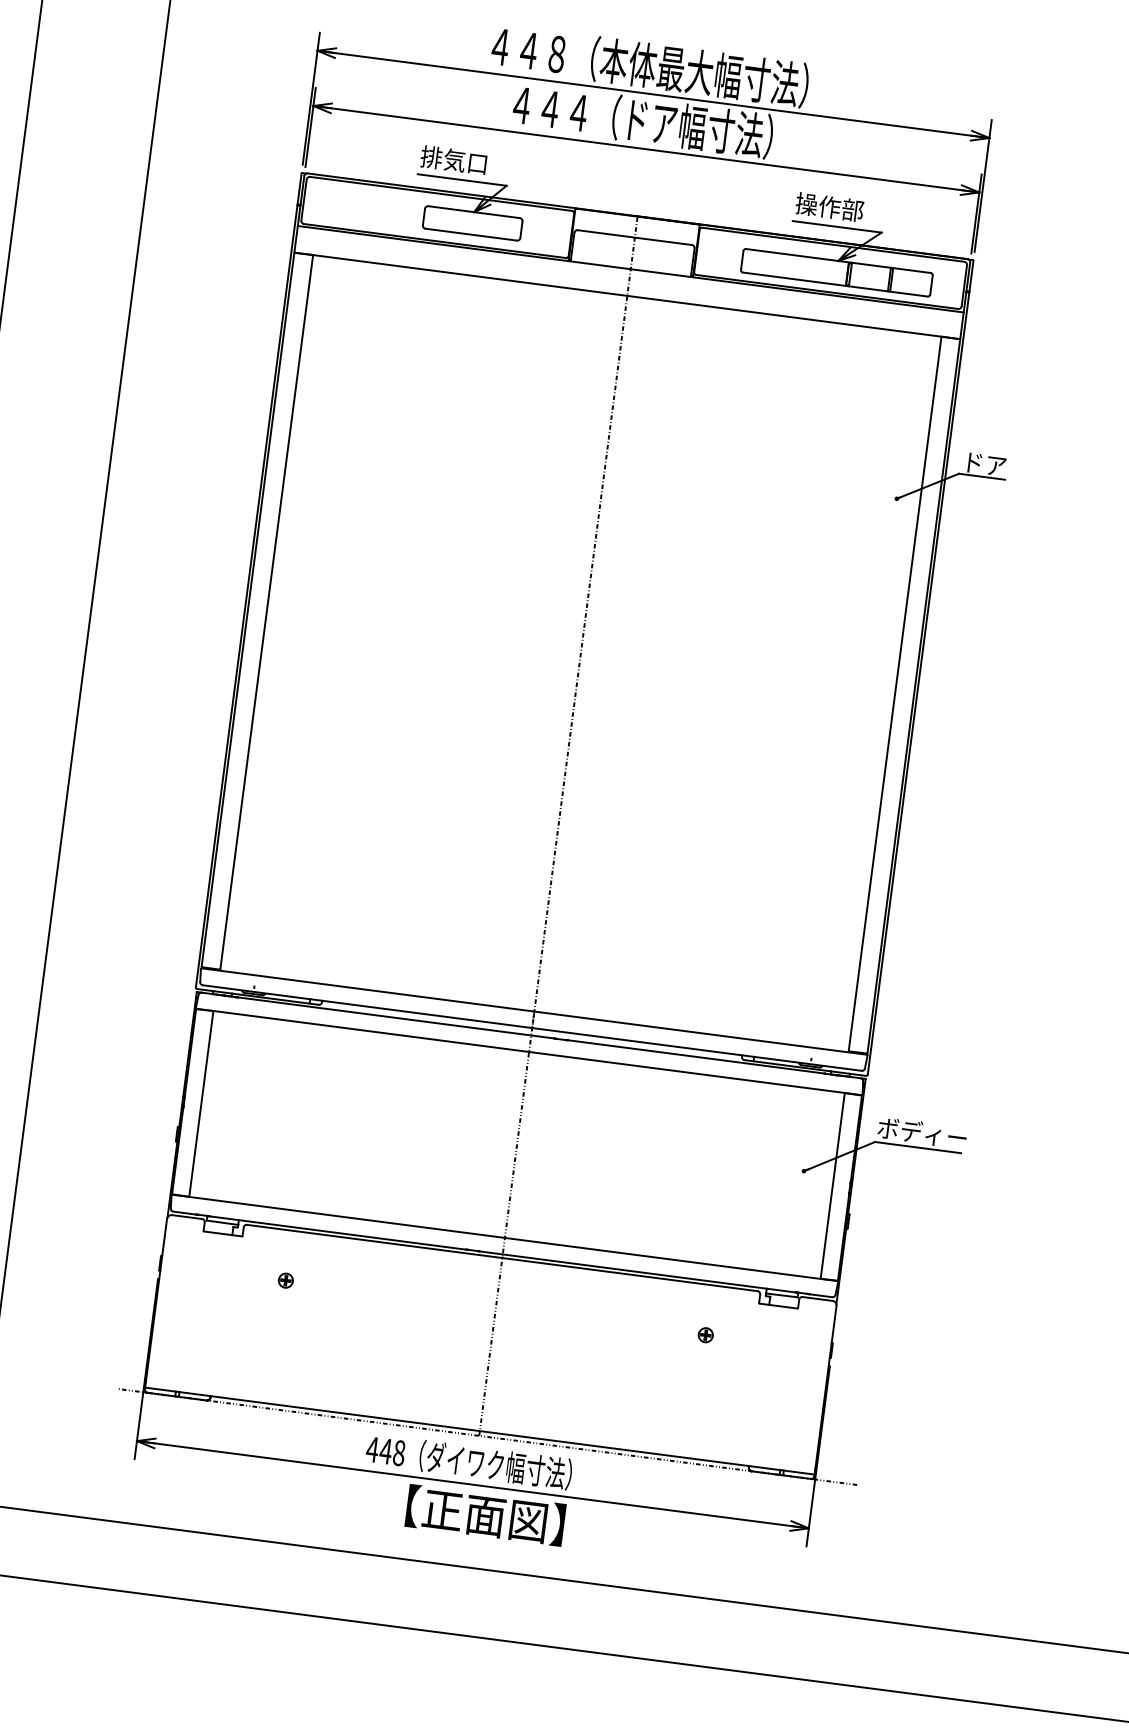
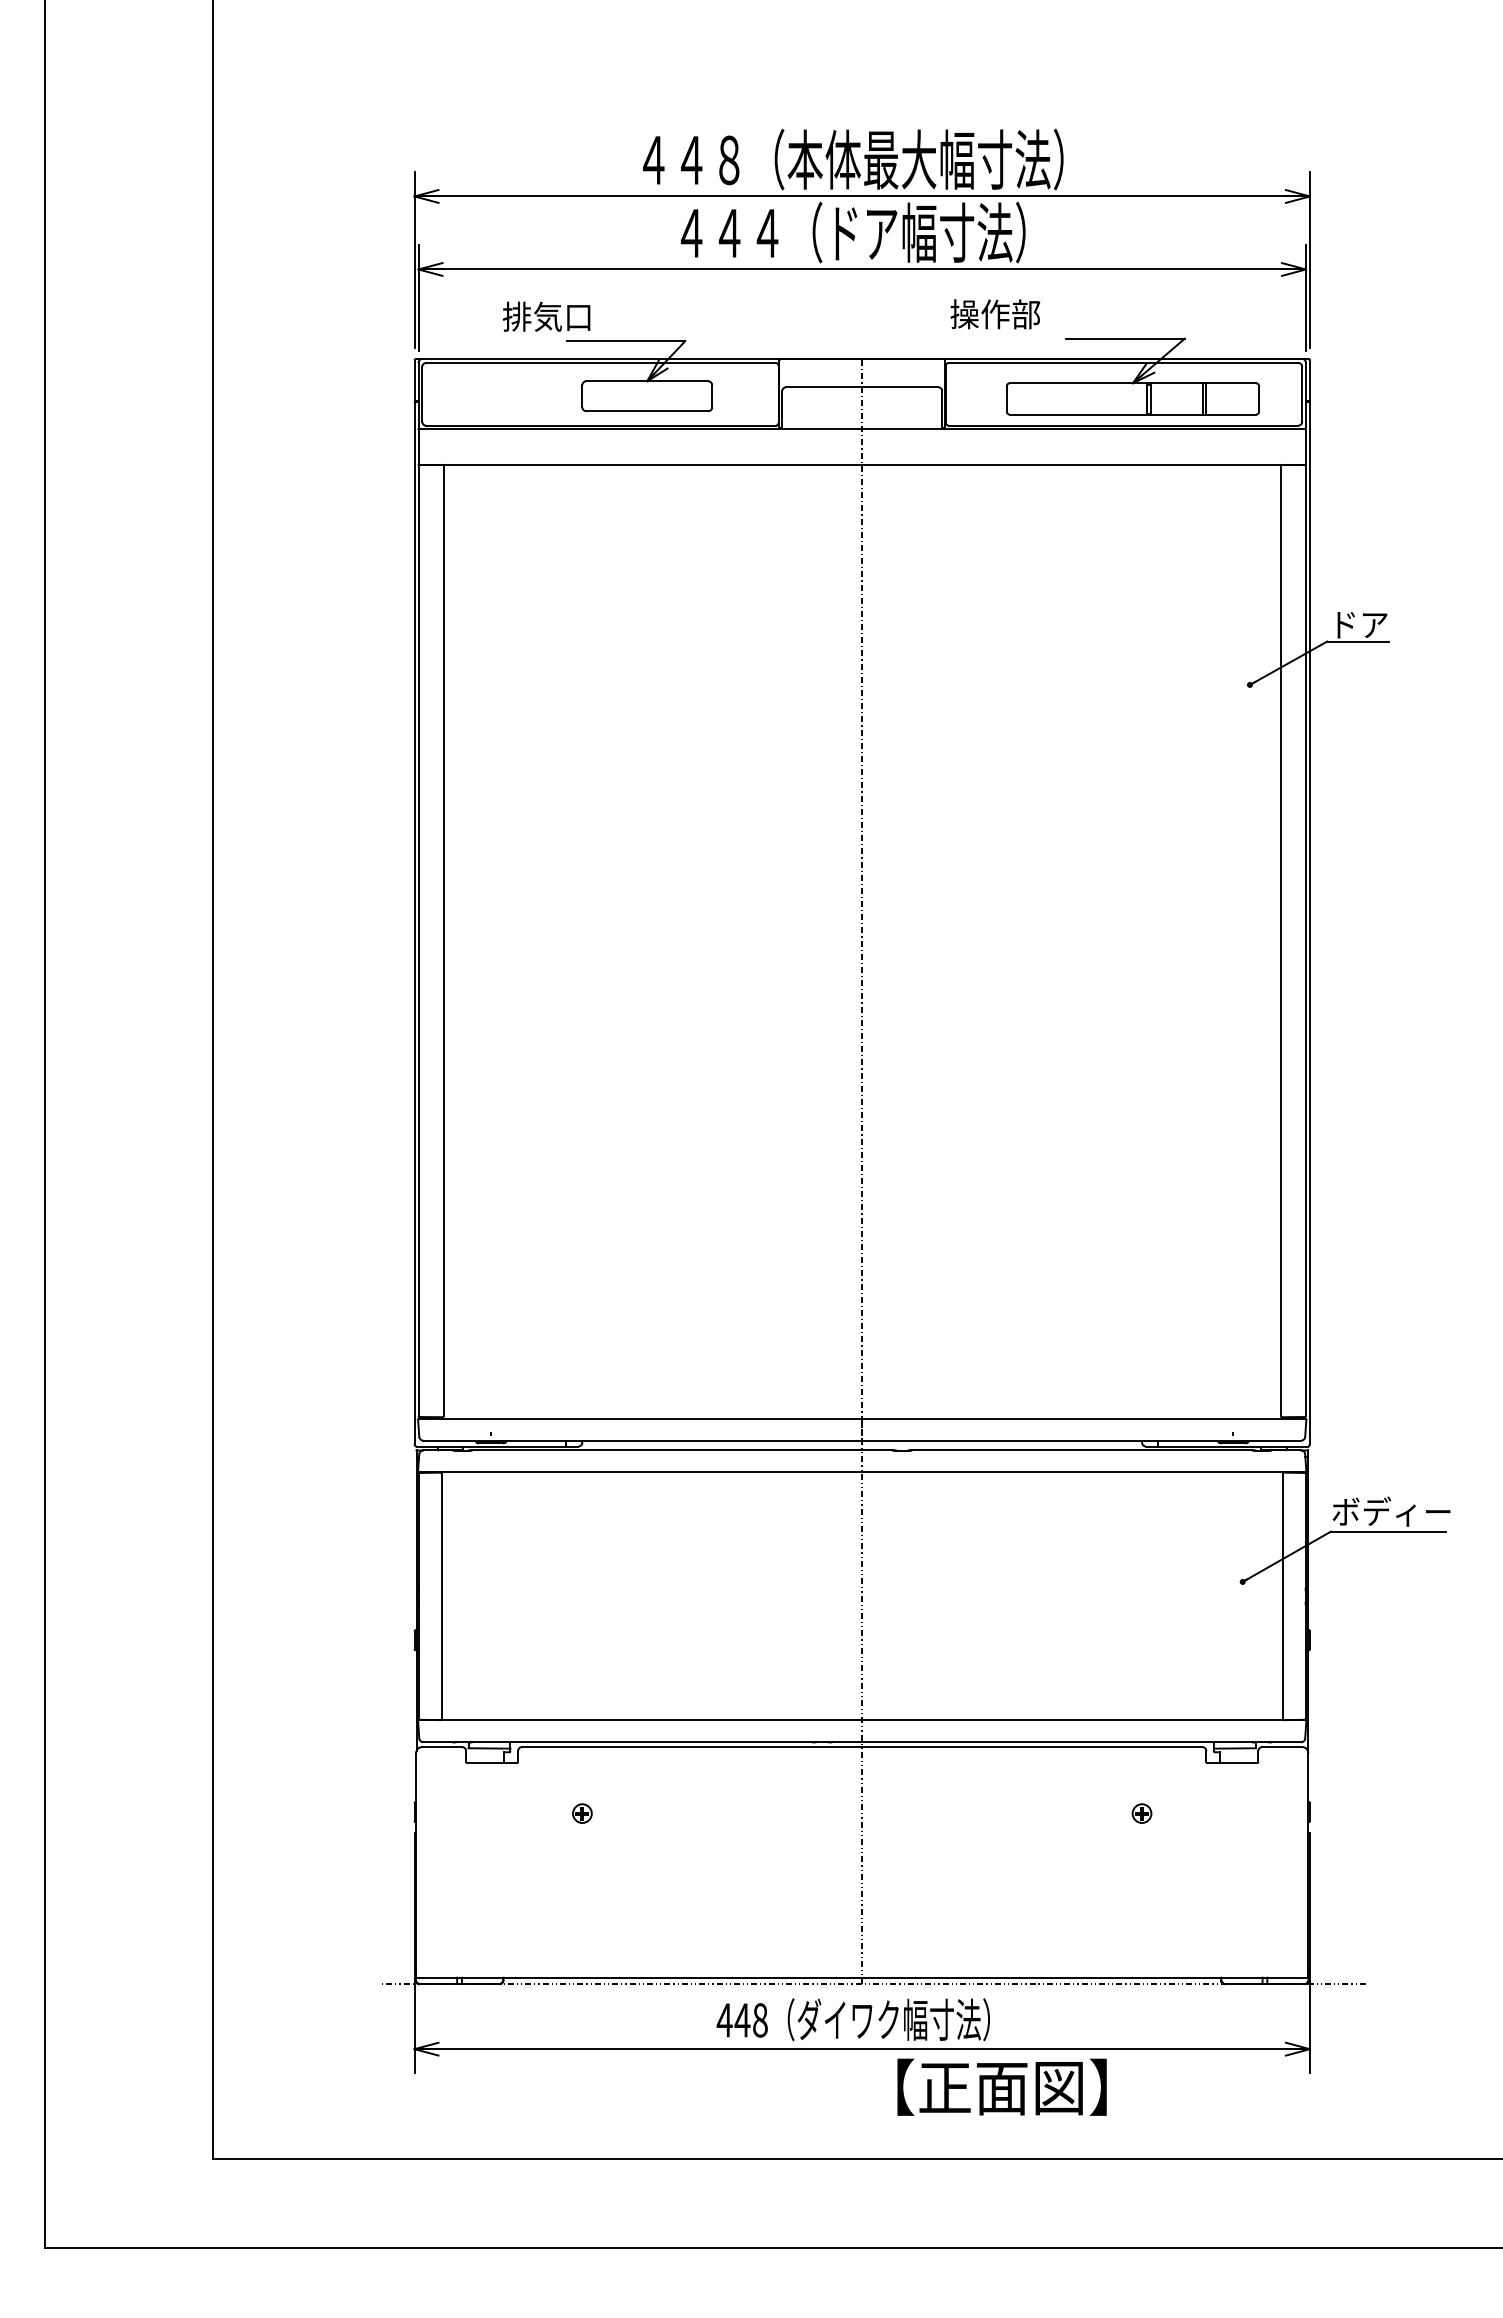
text: (453, 160) -> (546, 316), moved
text: (829, 207) -> (995, 314), moved
text: (485, 1514) -> (1001, 2086), moved

